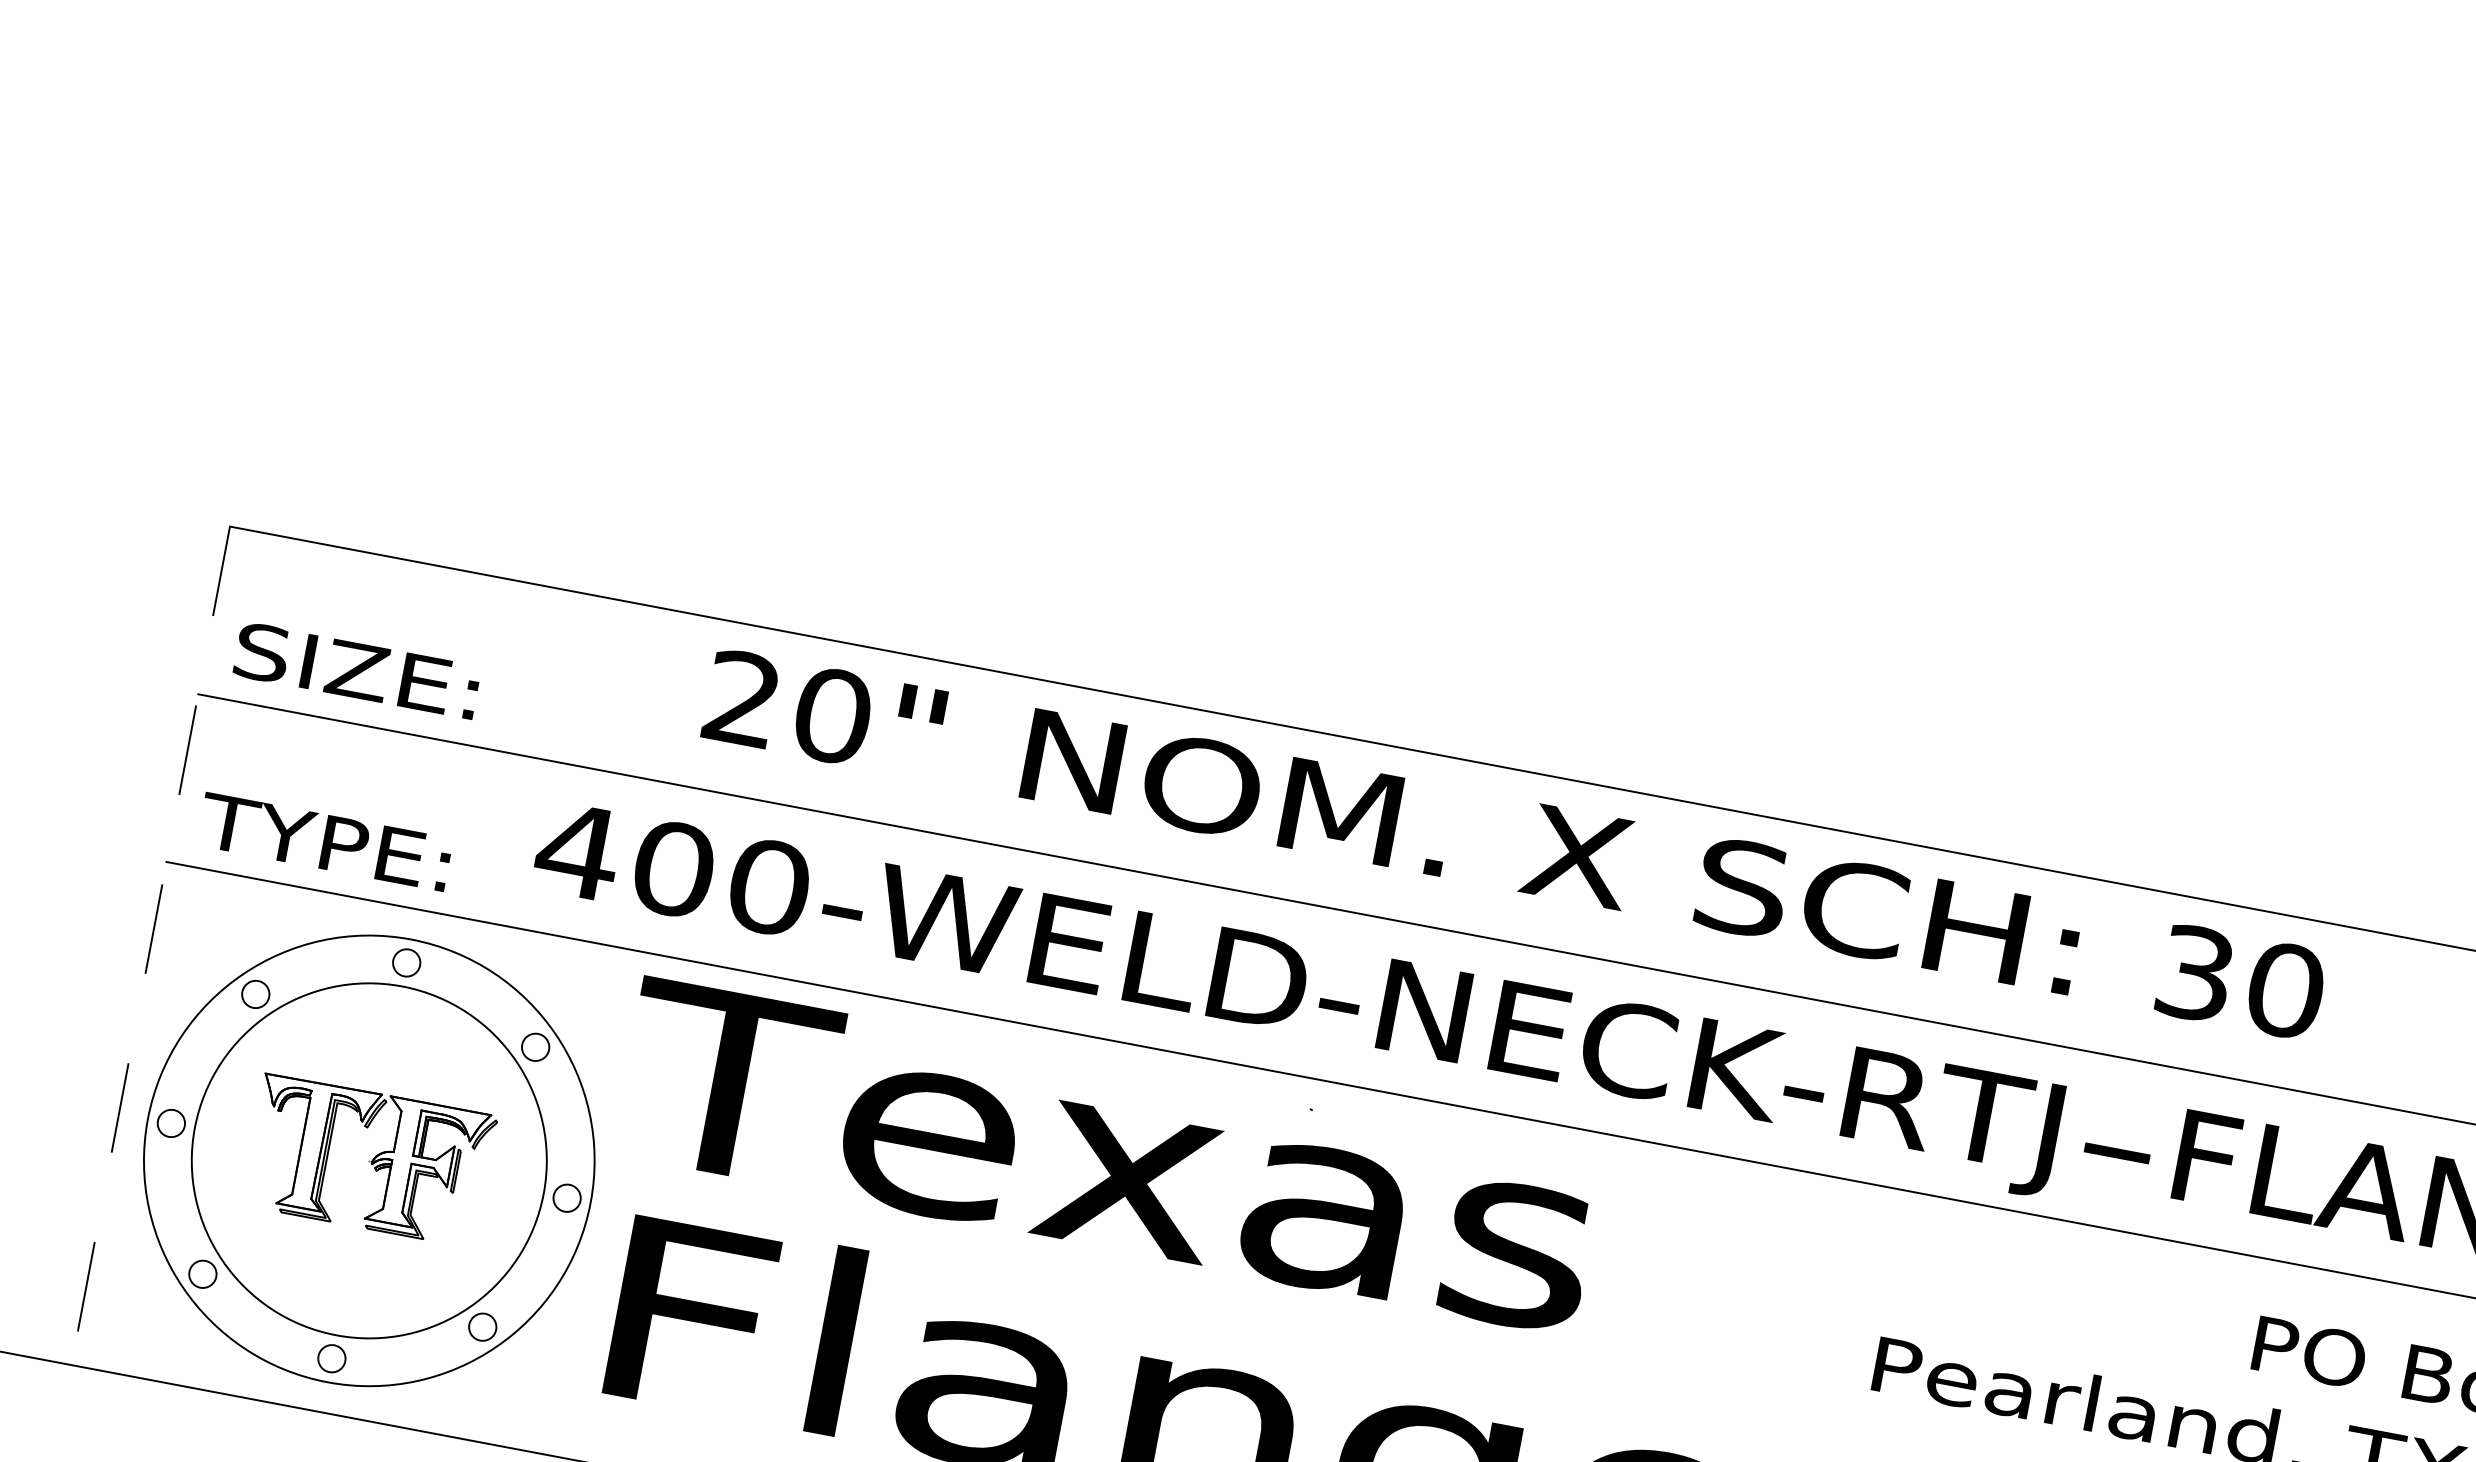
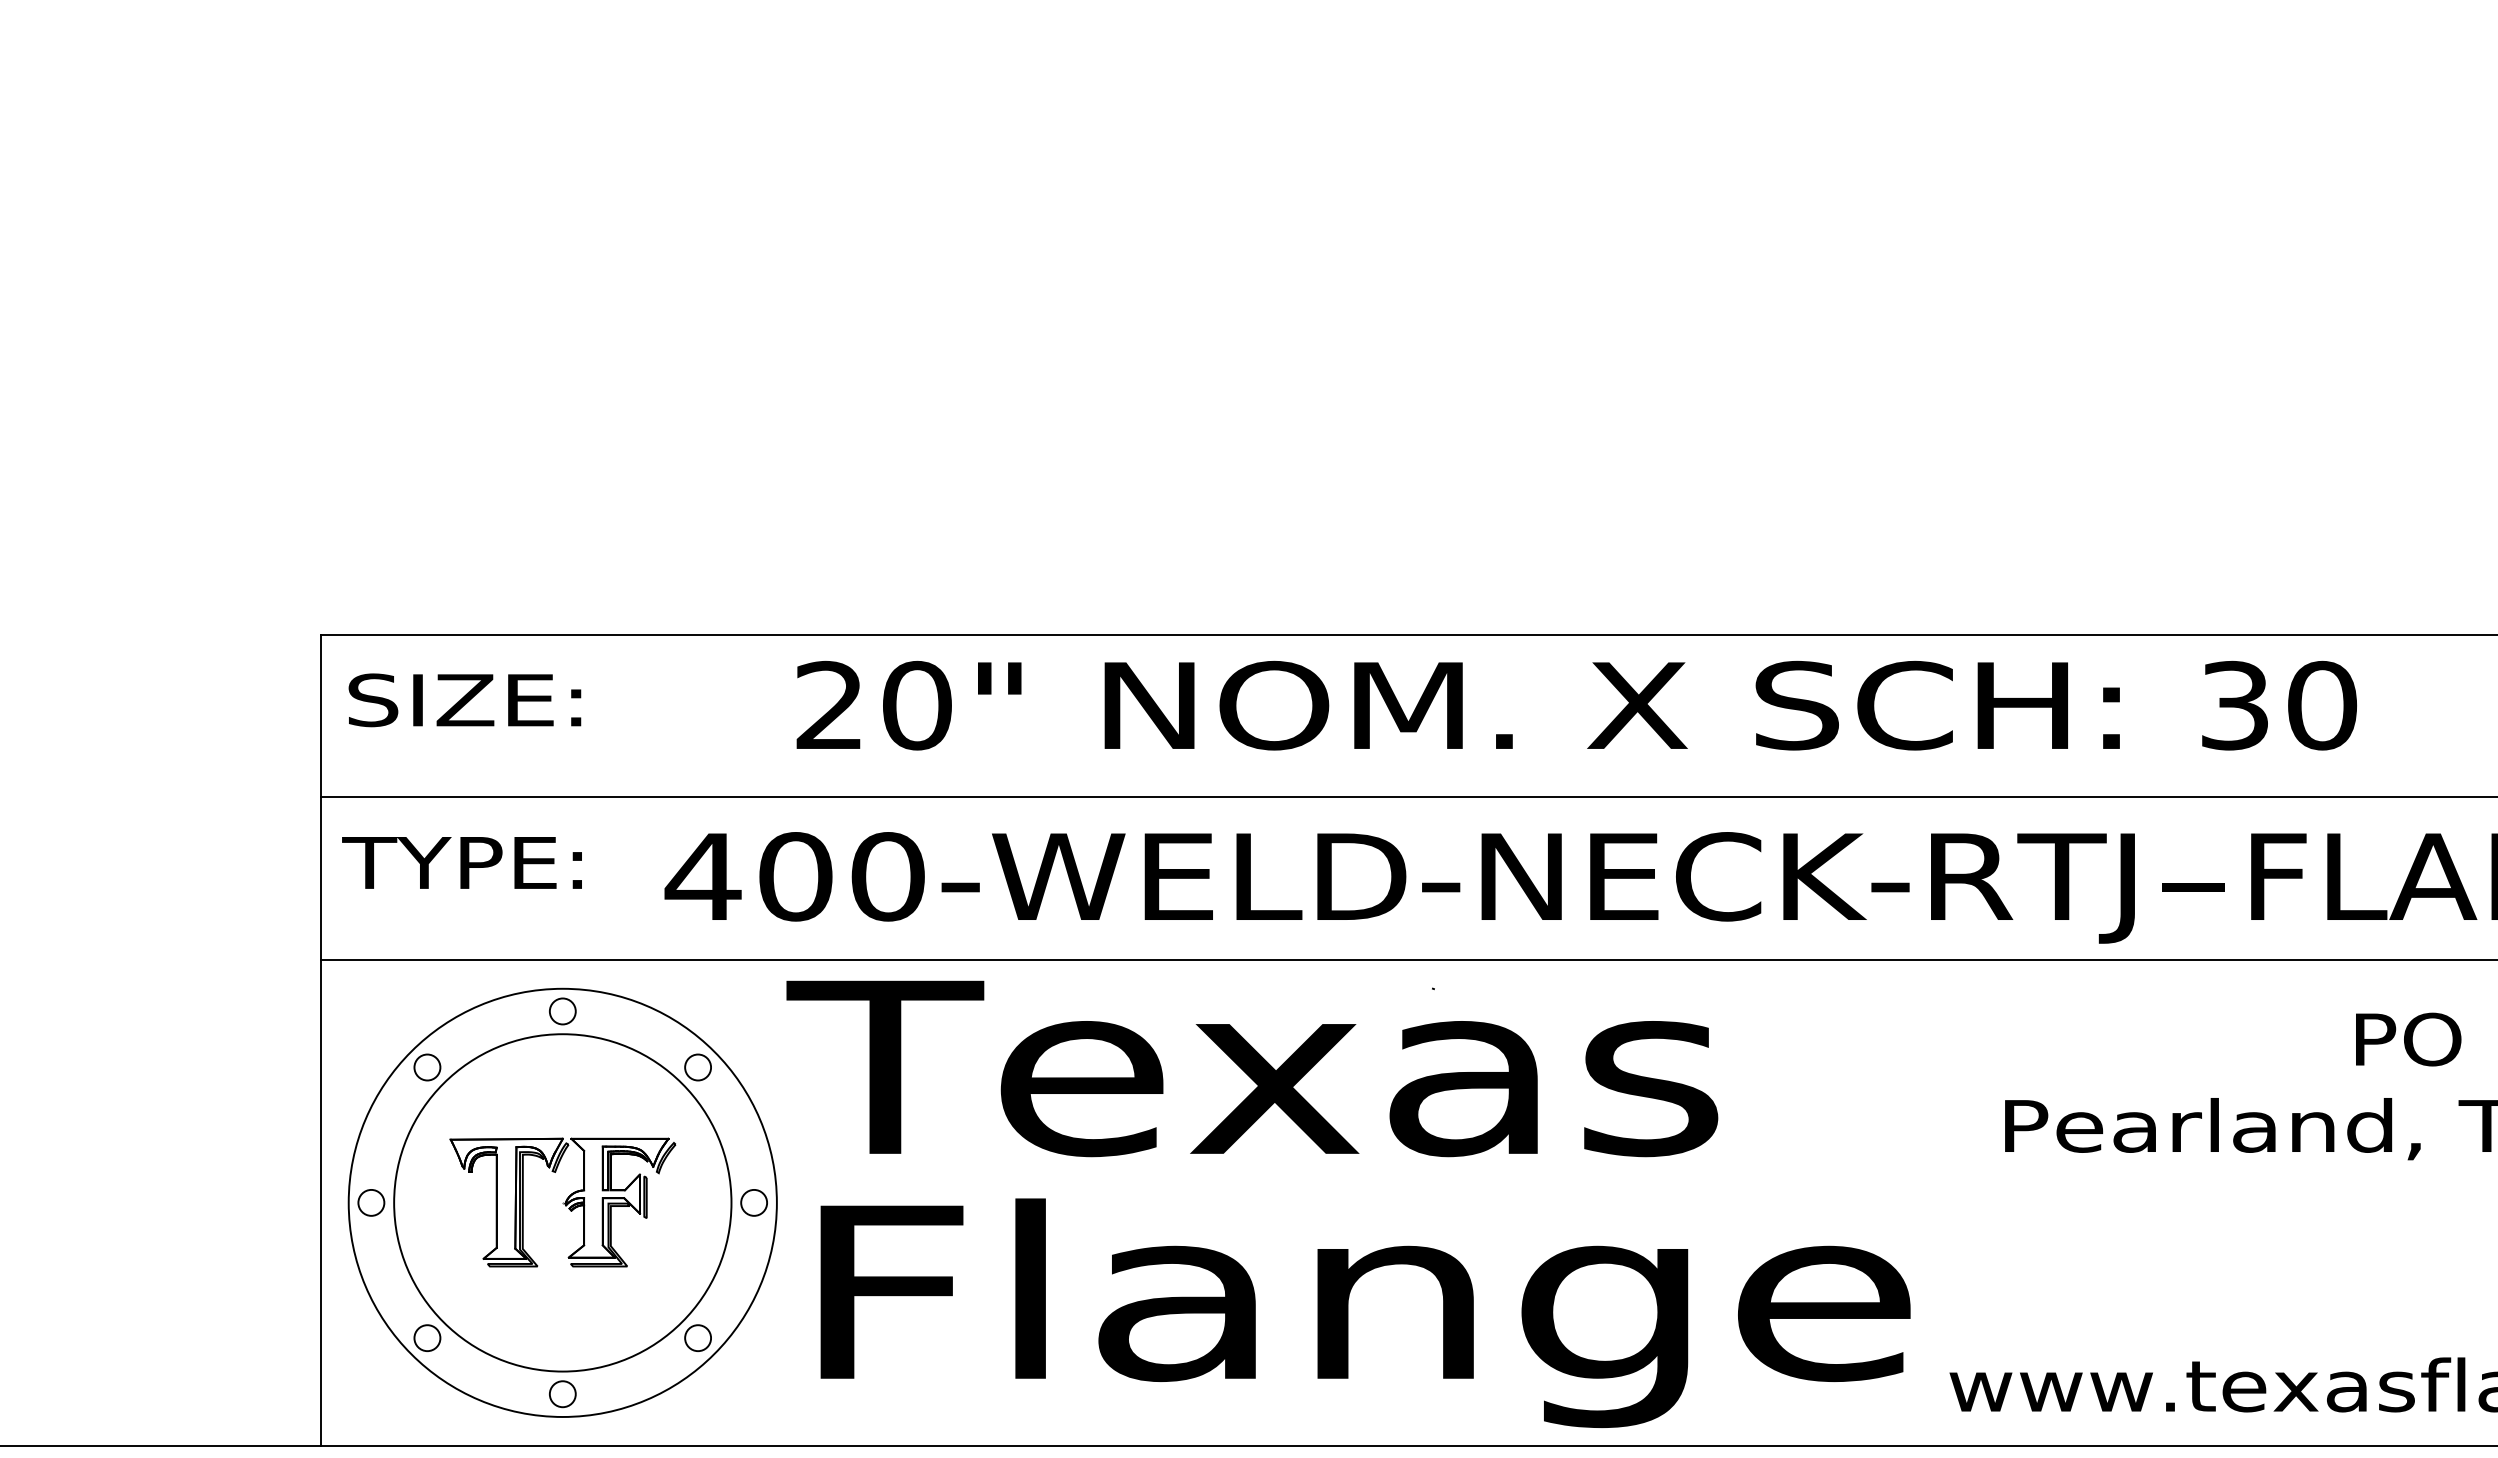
text: (356, 670) -> (464, 700), moved
text: (324, 841) -> (461, 862), moved
line: (150, 946) -> (320, 1041), dashed -> solid

